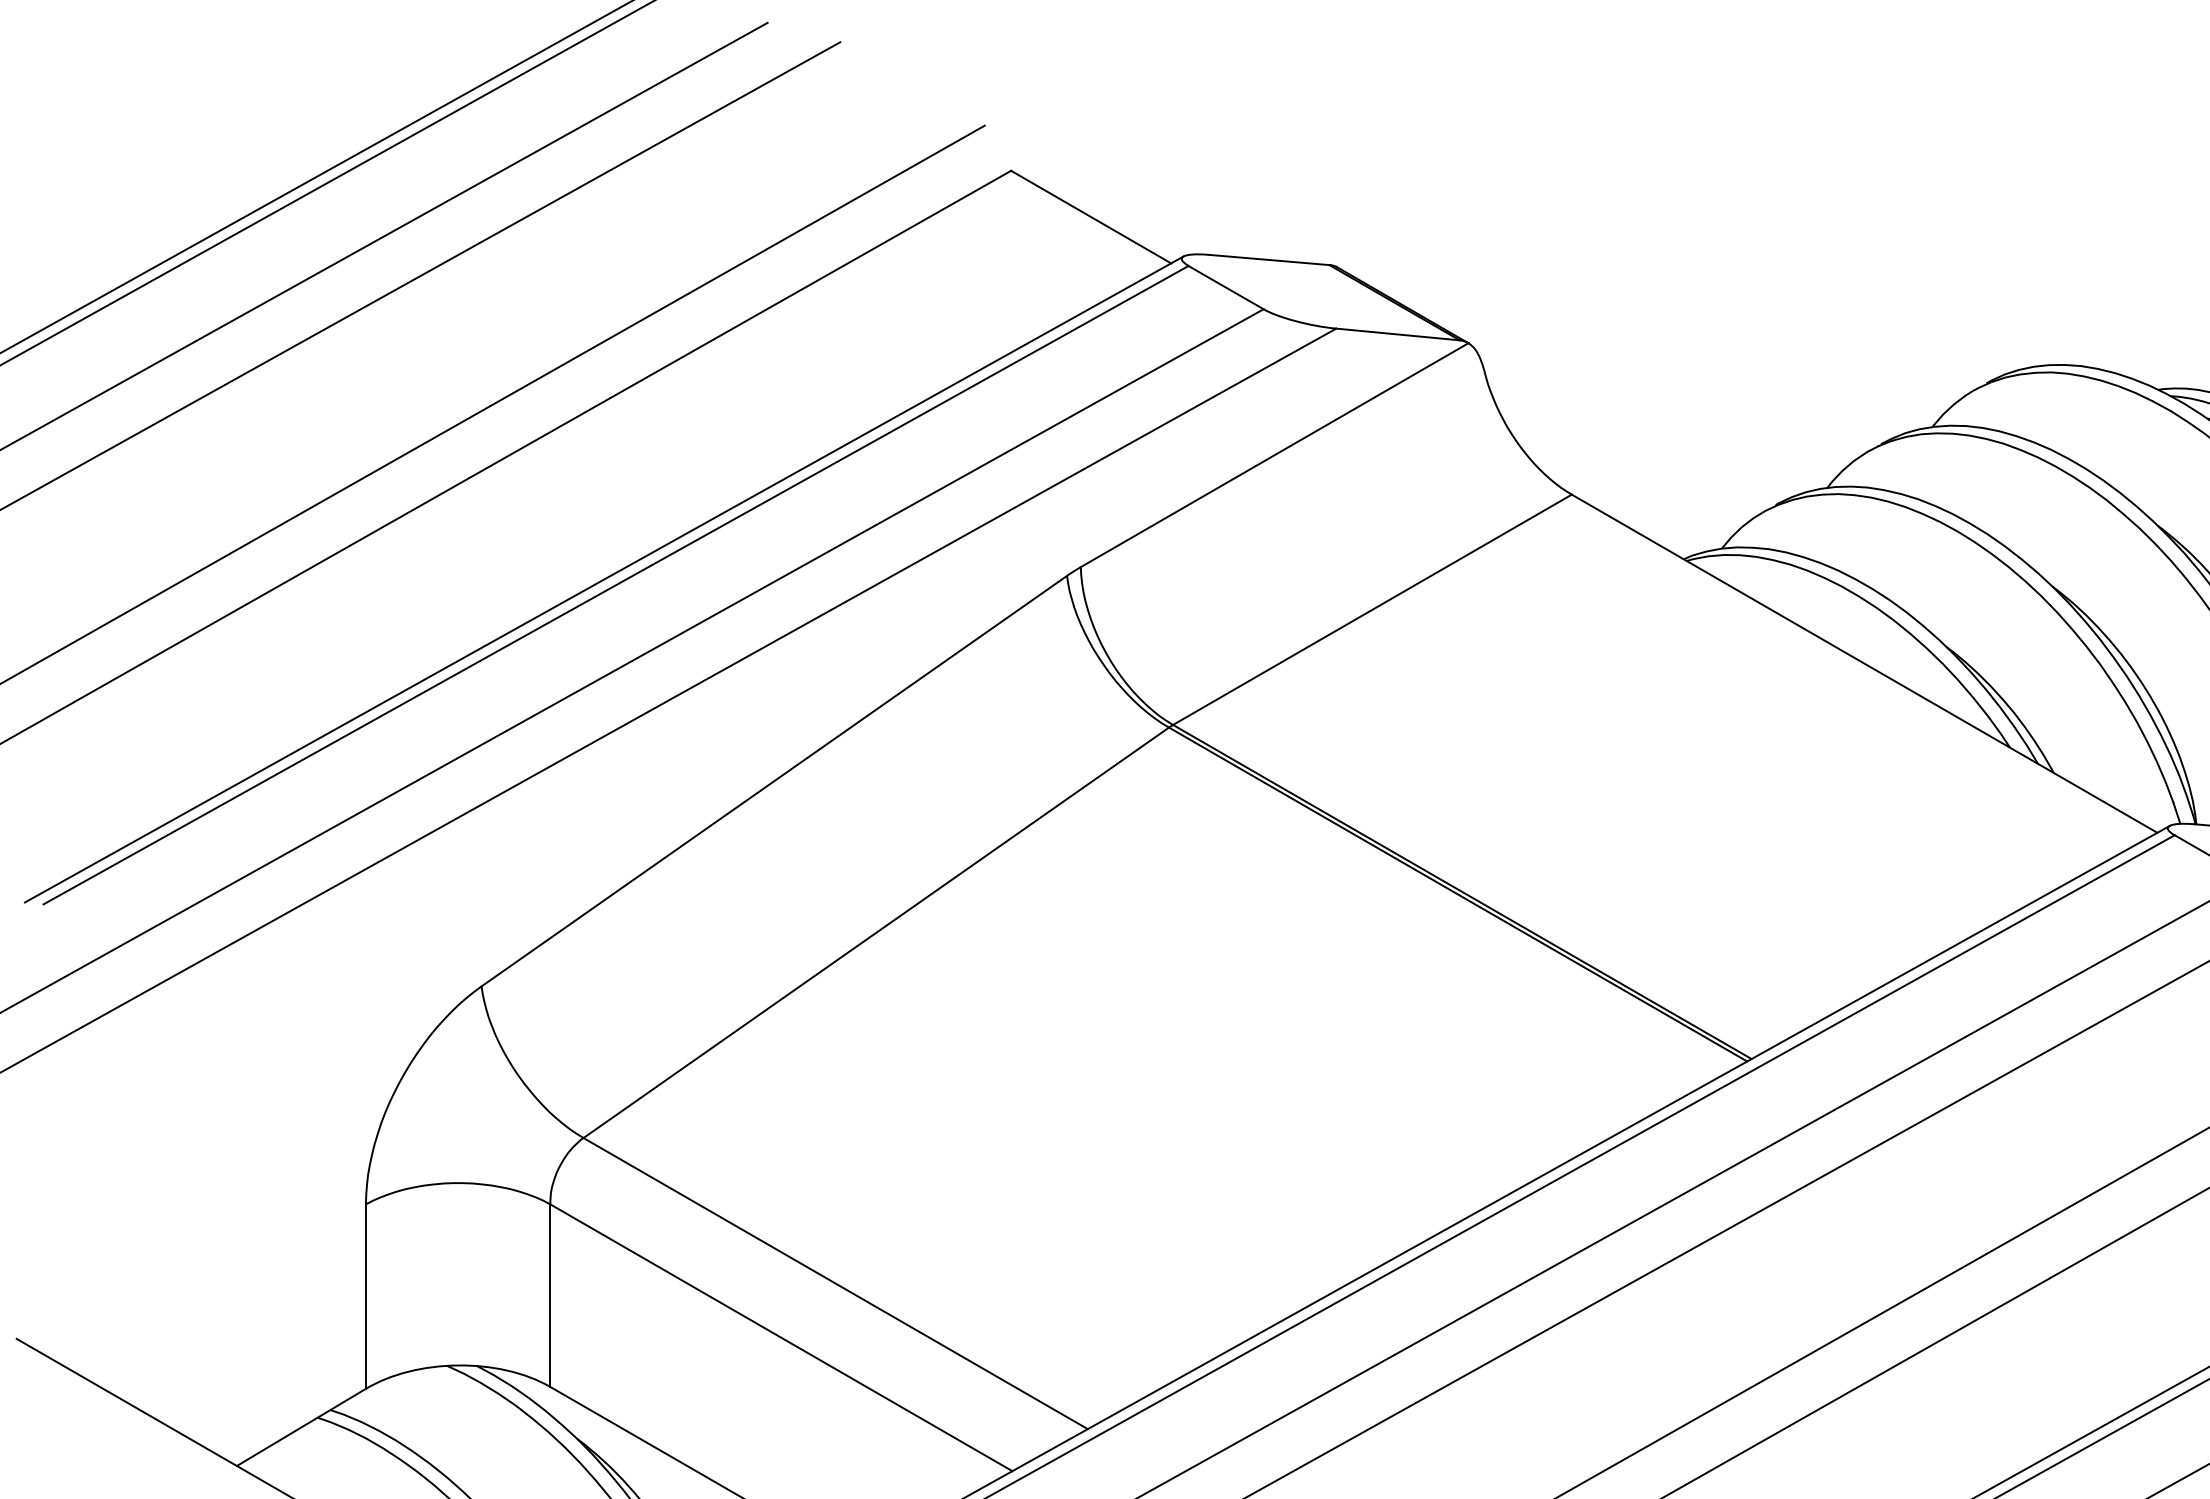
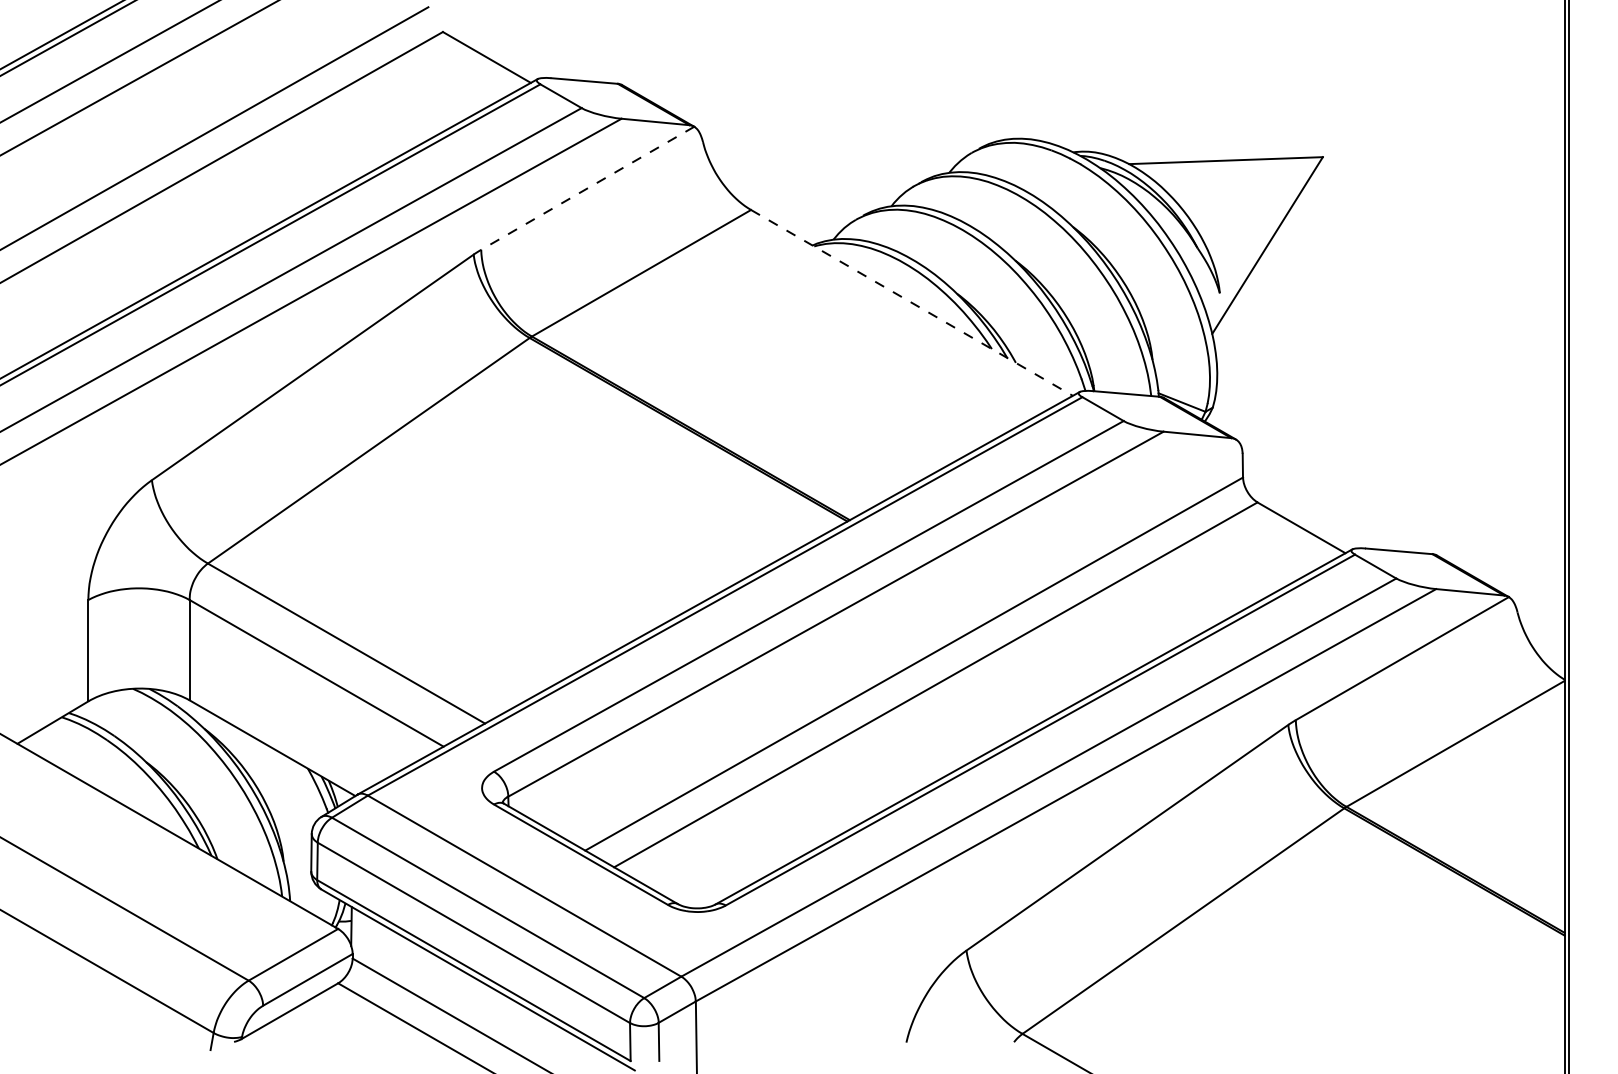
line: (1274, 455) -> (587, 188), solid -> dashed
line: (1863, 662) -> (911, 302), solid -> dashed

